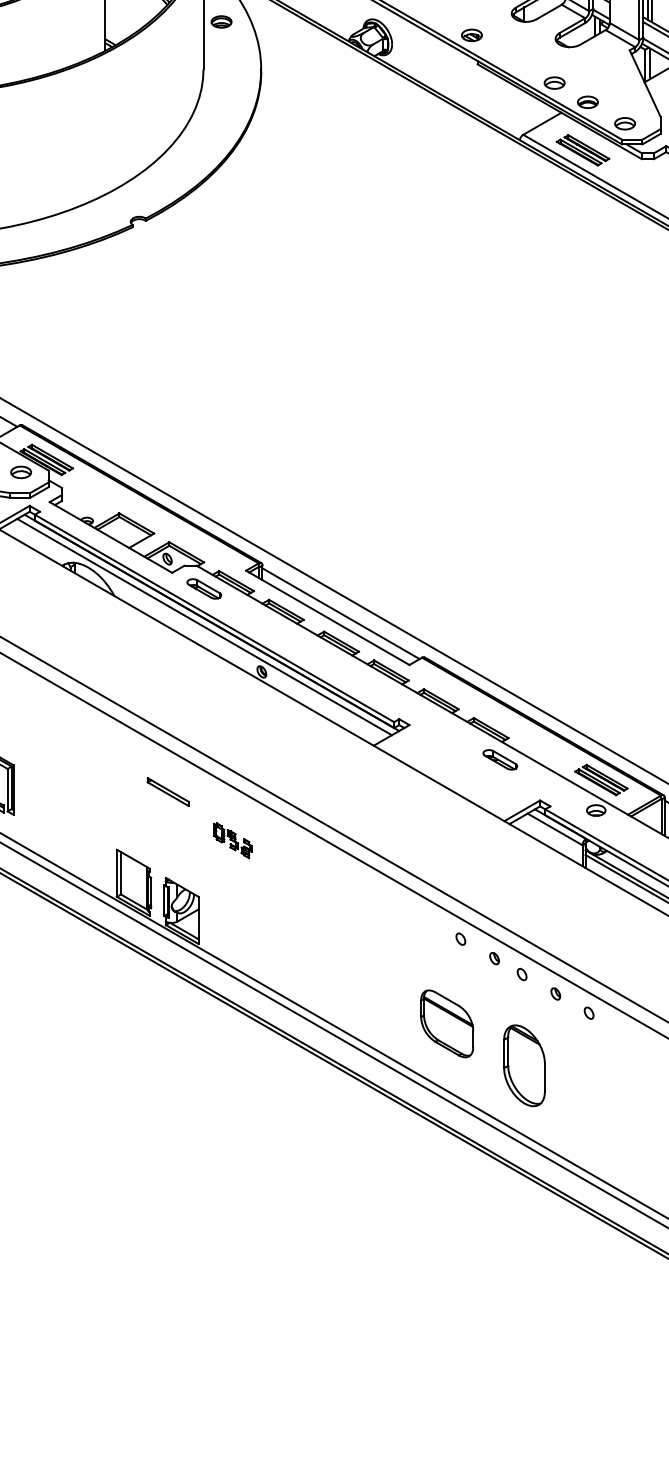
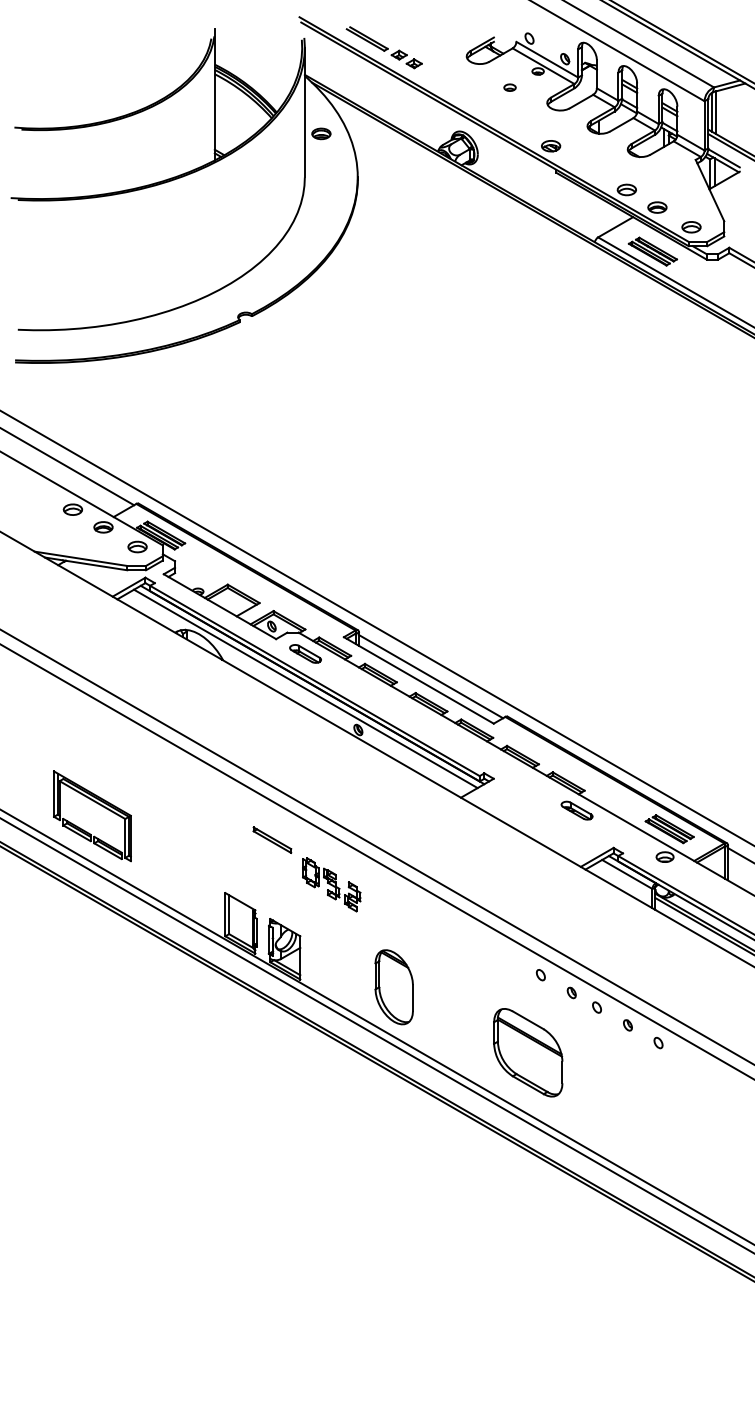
part: (232, 840) -> (331, 884), size x1.67
part: (447, 1023) -> (528, 1052), size x1.43
part: (523, 1066) -> (393, 987), moved

